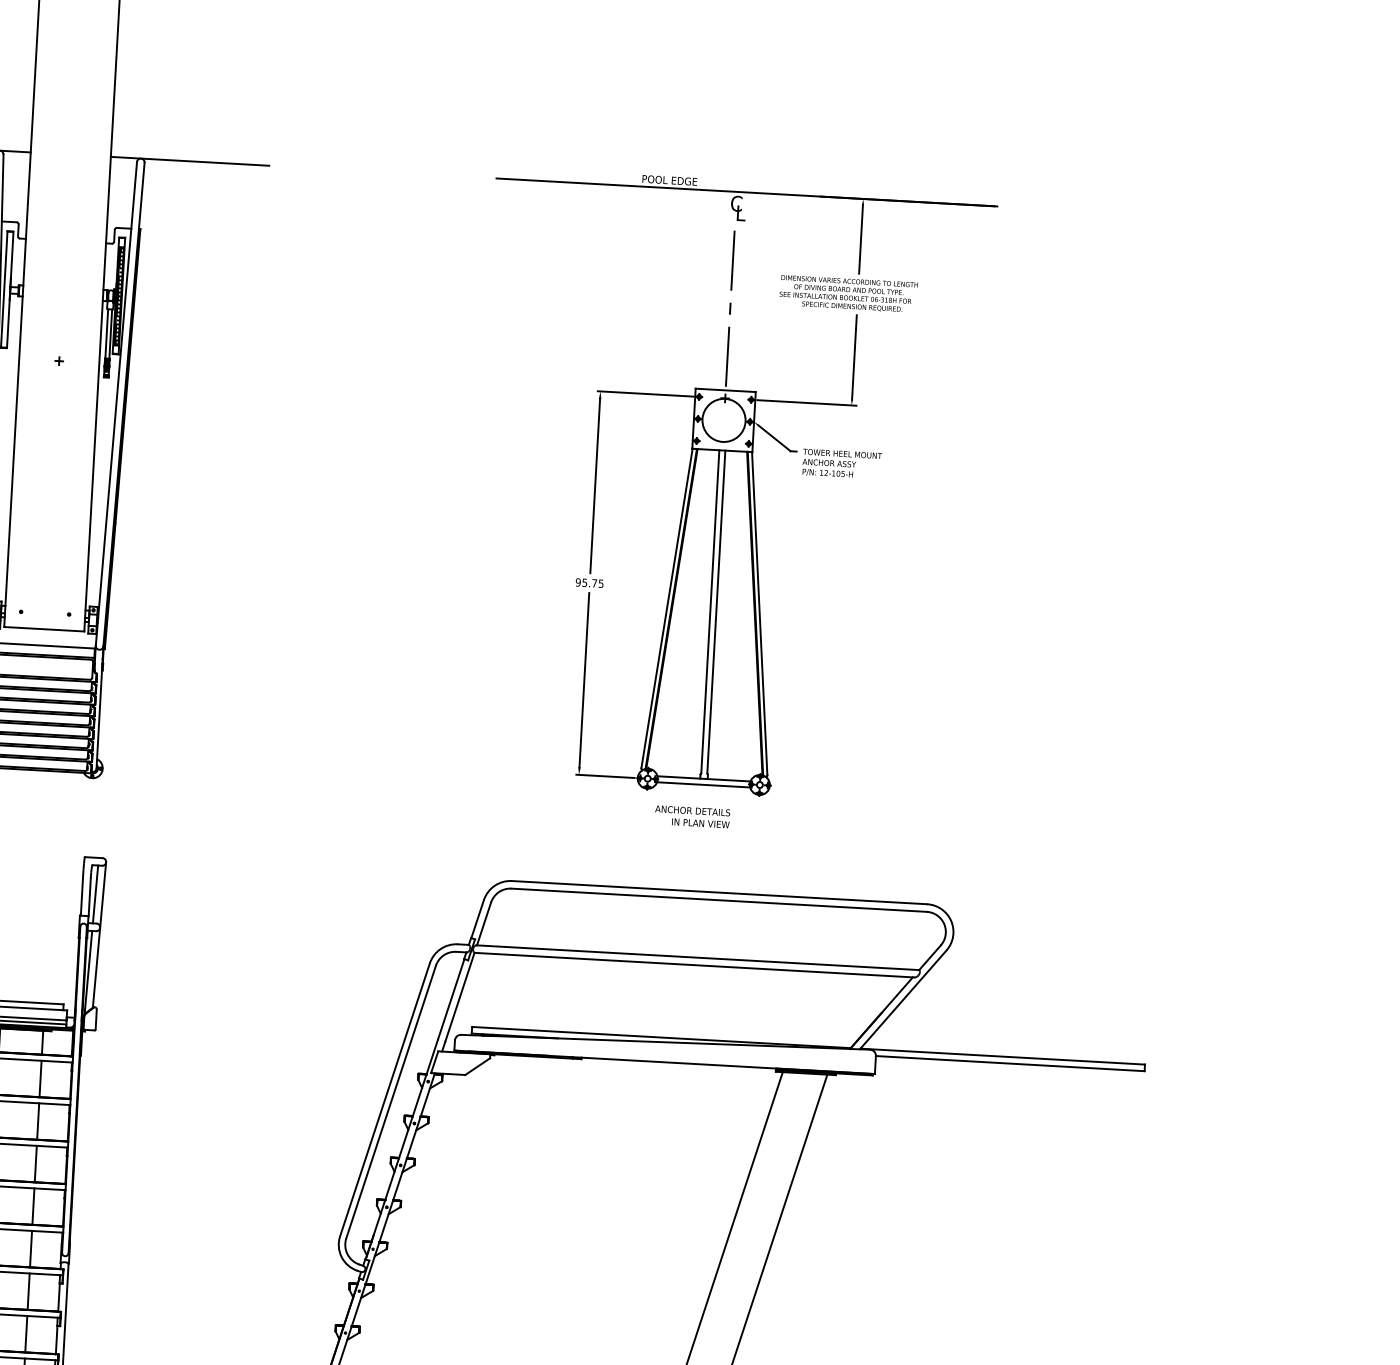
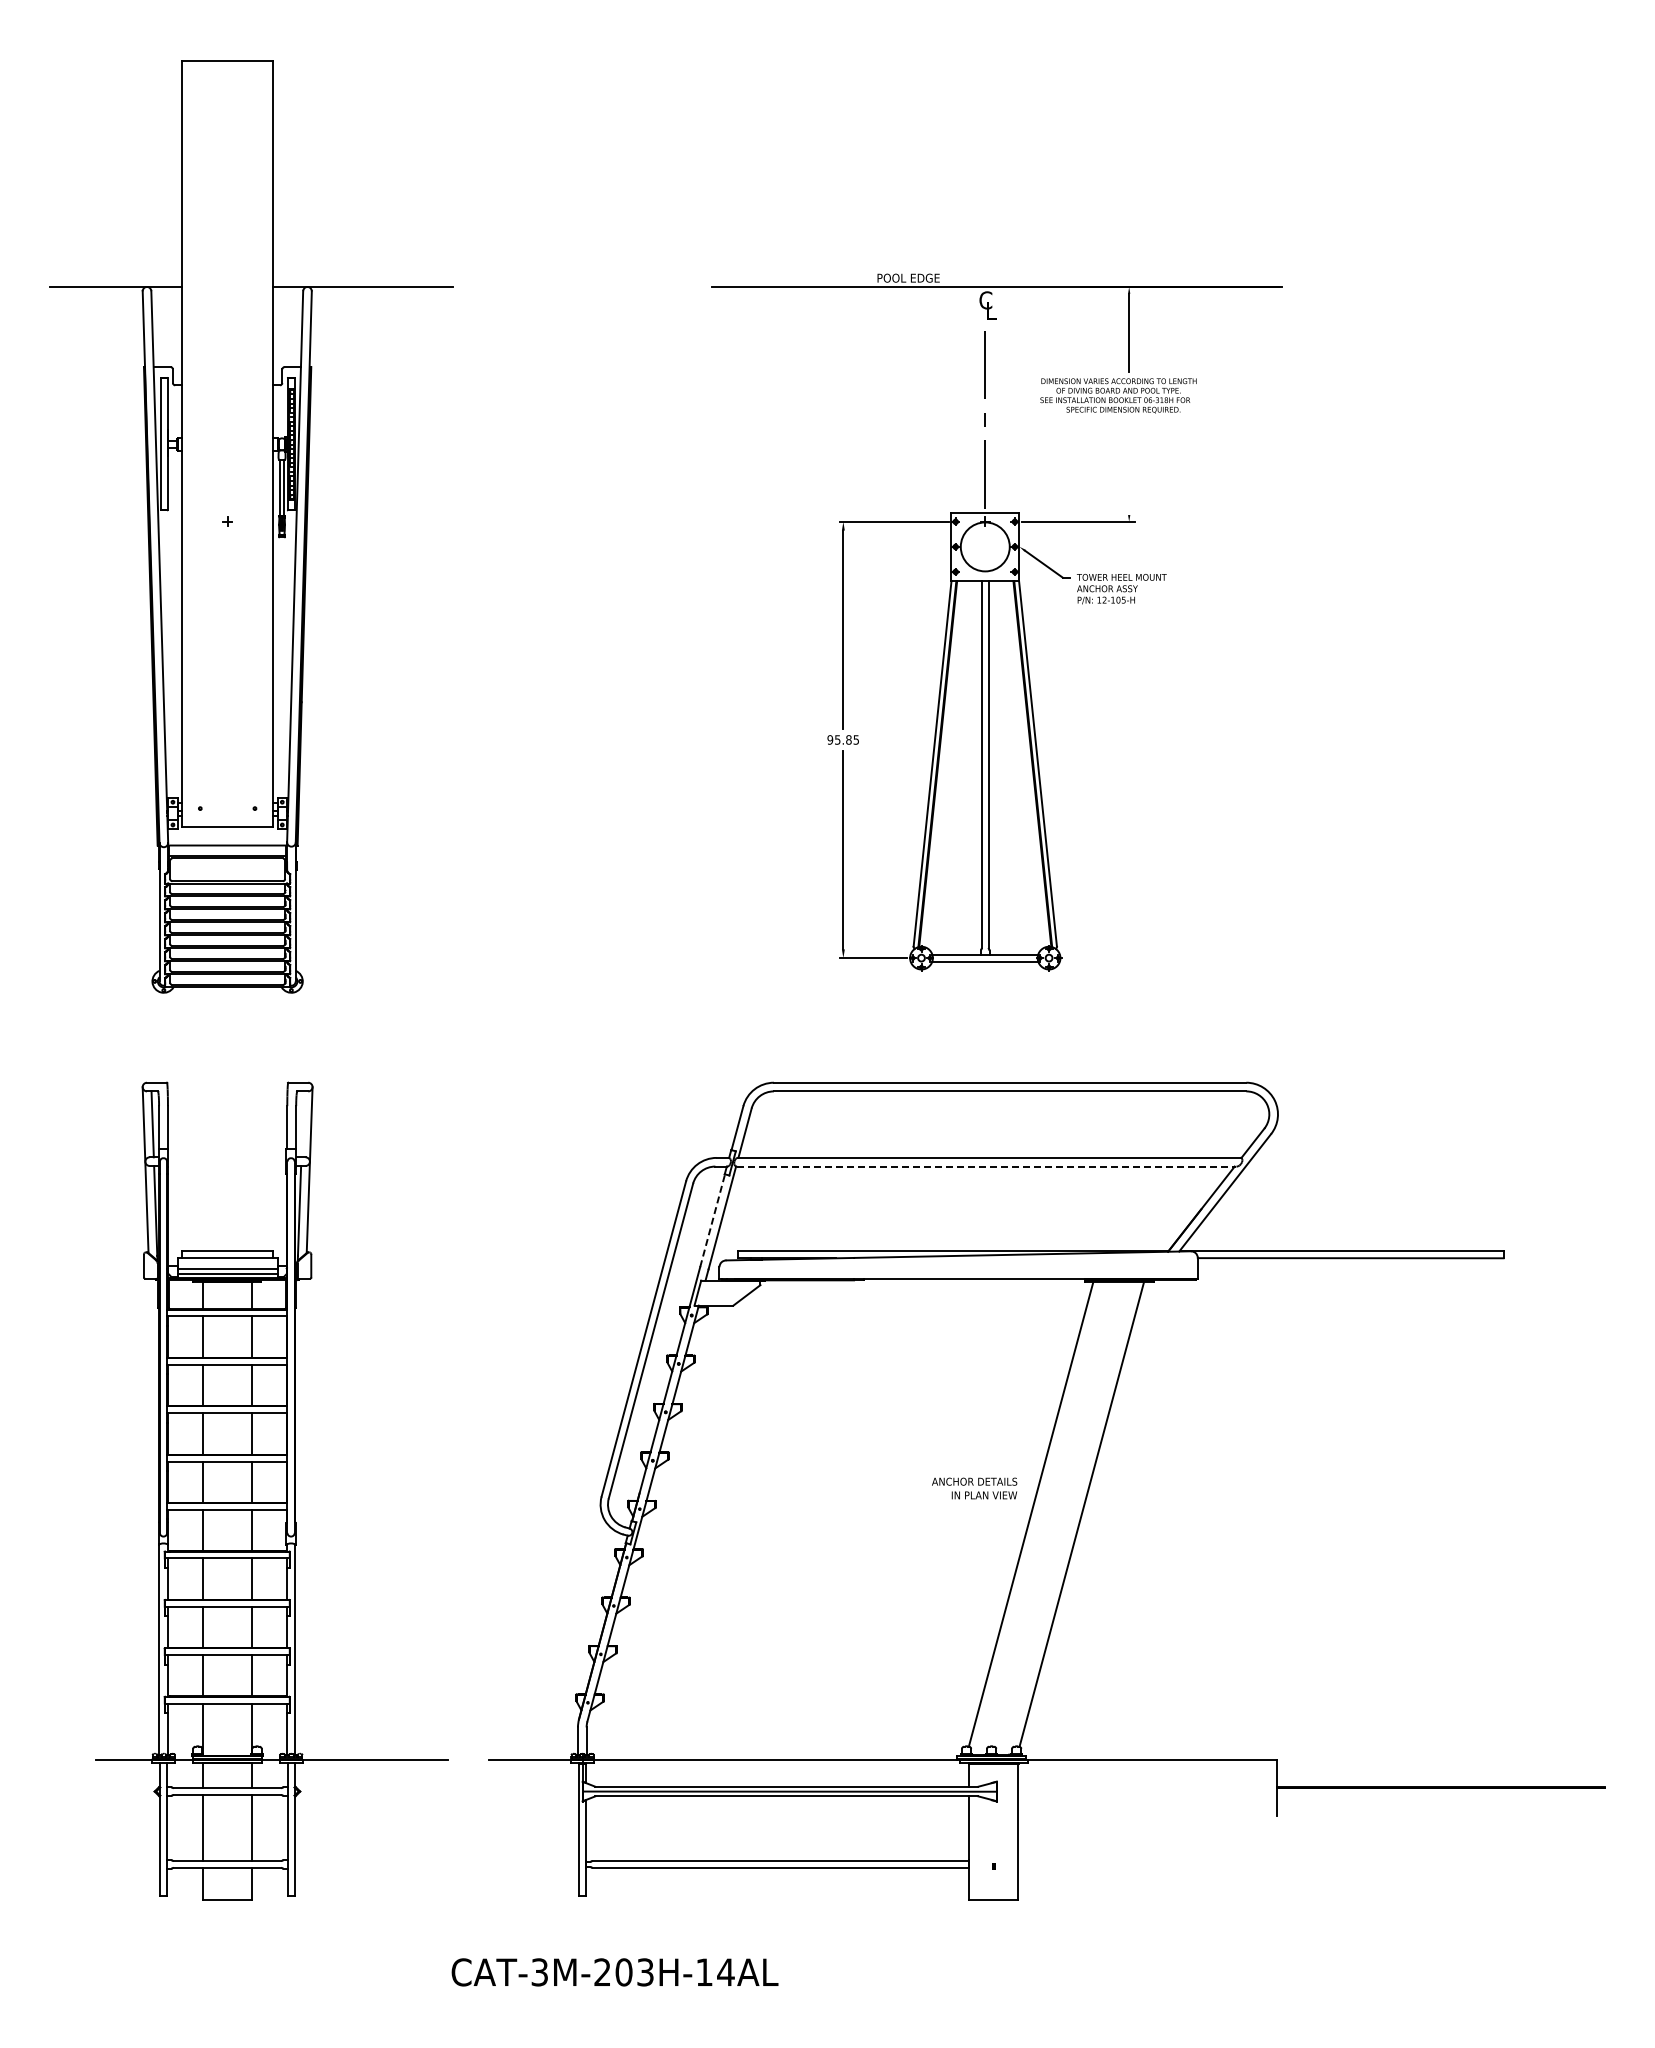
line: (854, 357) -> (1129, 467), removed
text: (594, 582) -> (848, 739), 95.75 -> 95.85
text: (692, 816) -> (974, 1488), moved
line: (95, 894) -> (302, 1124), removed
line: (694, 965) -> (986, 1166), solid -> dashed
line: (451, 999) -> (712, 1220), solid -> dashed

